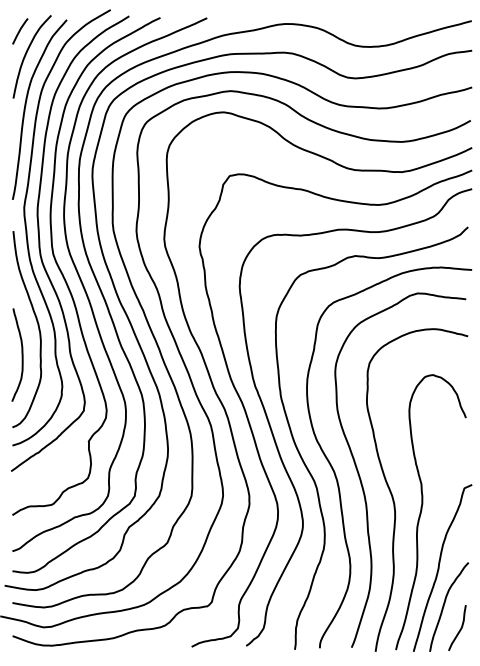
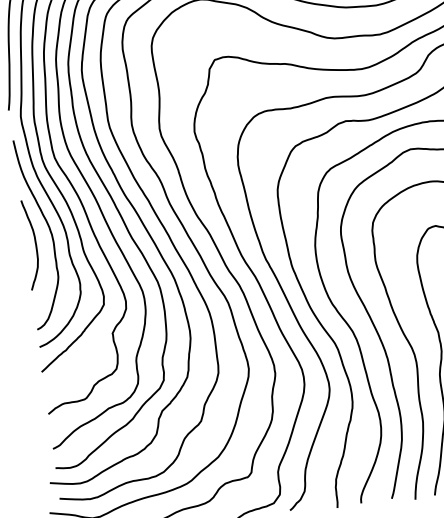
curve: (21, 354) -> (34, 243), moved

